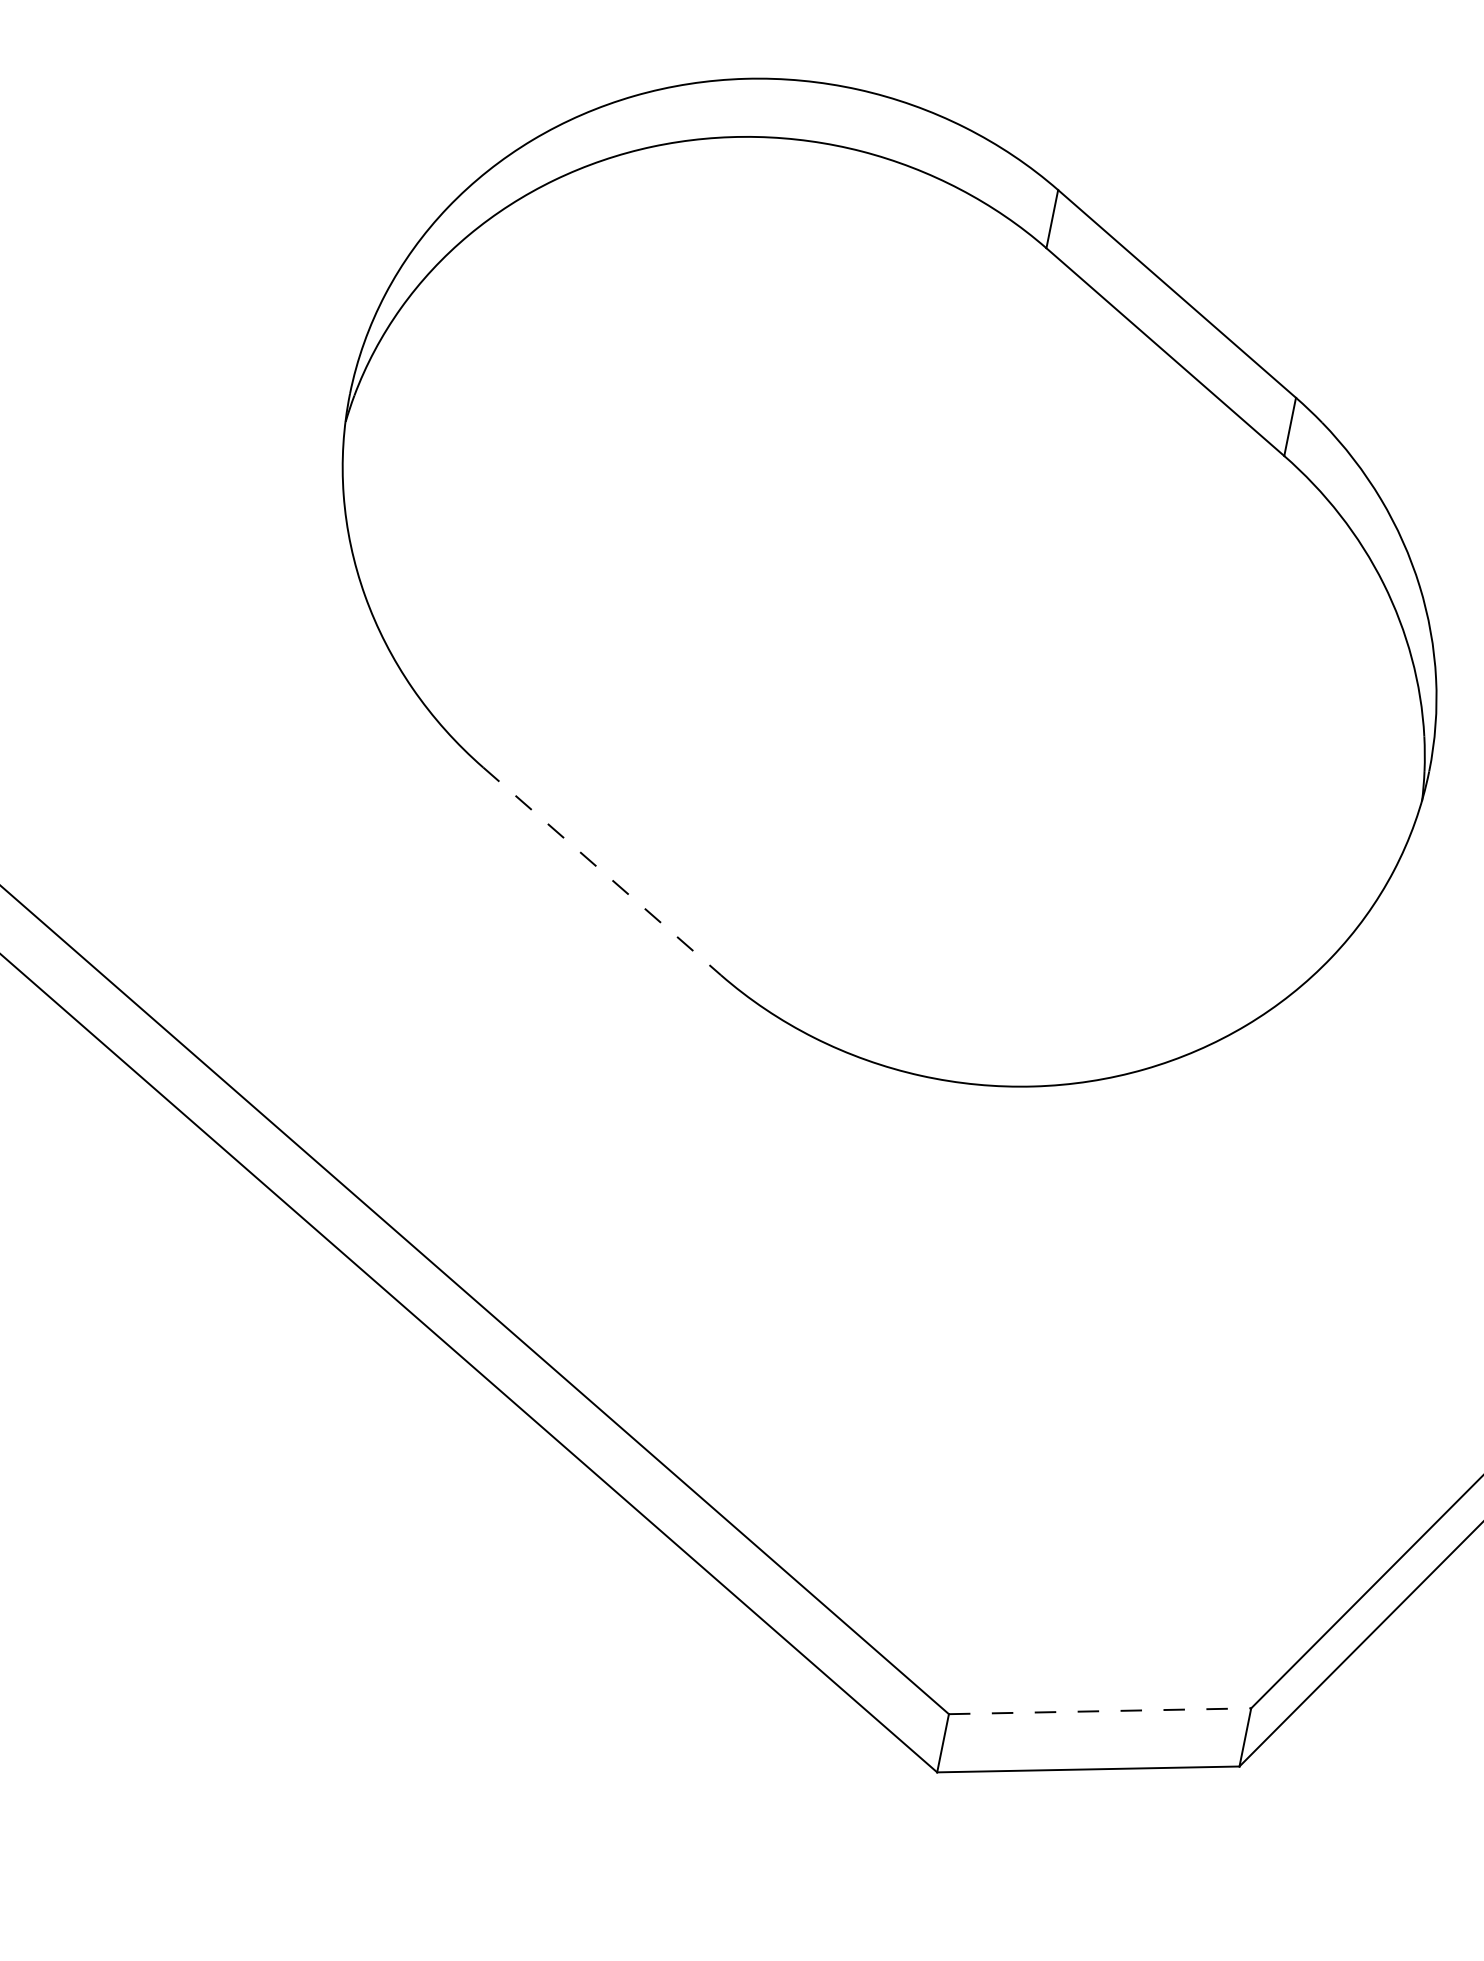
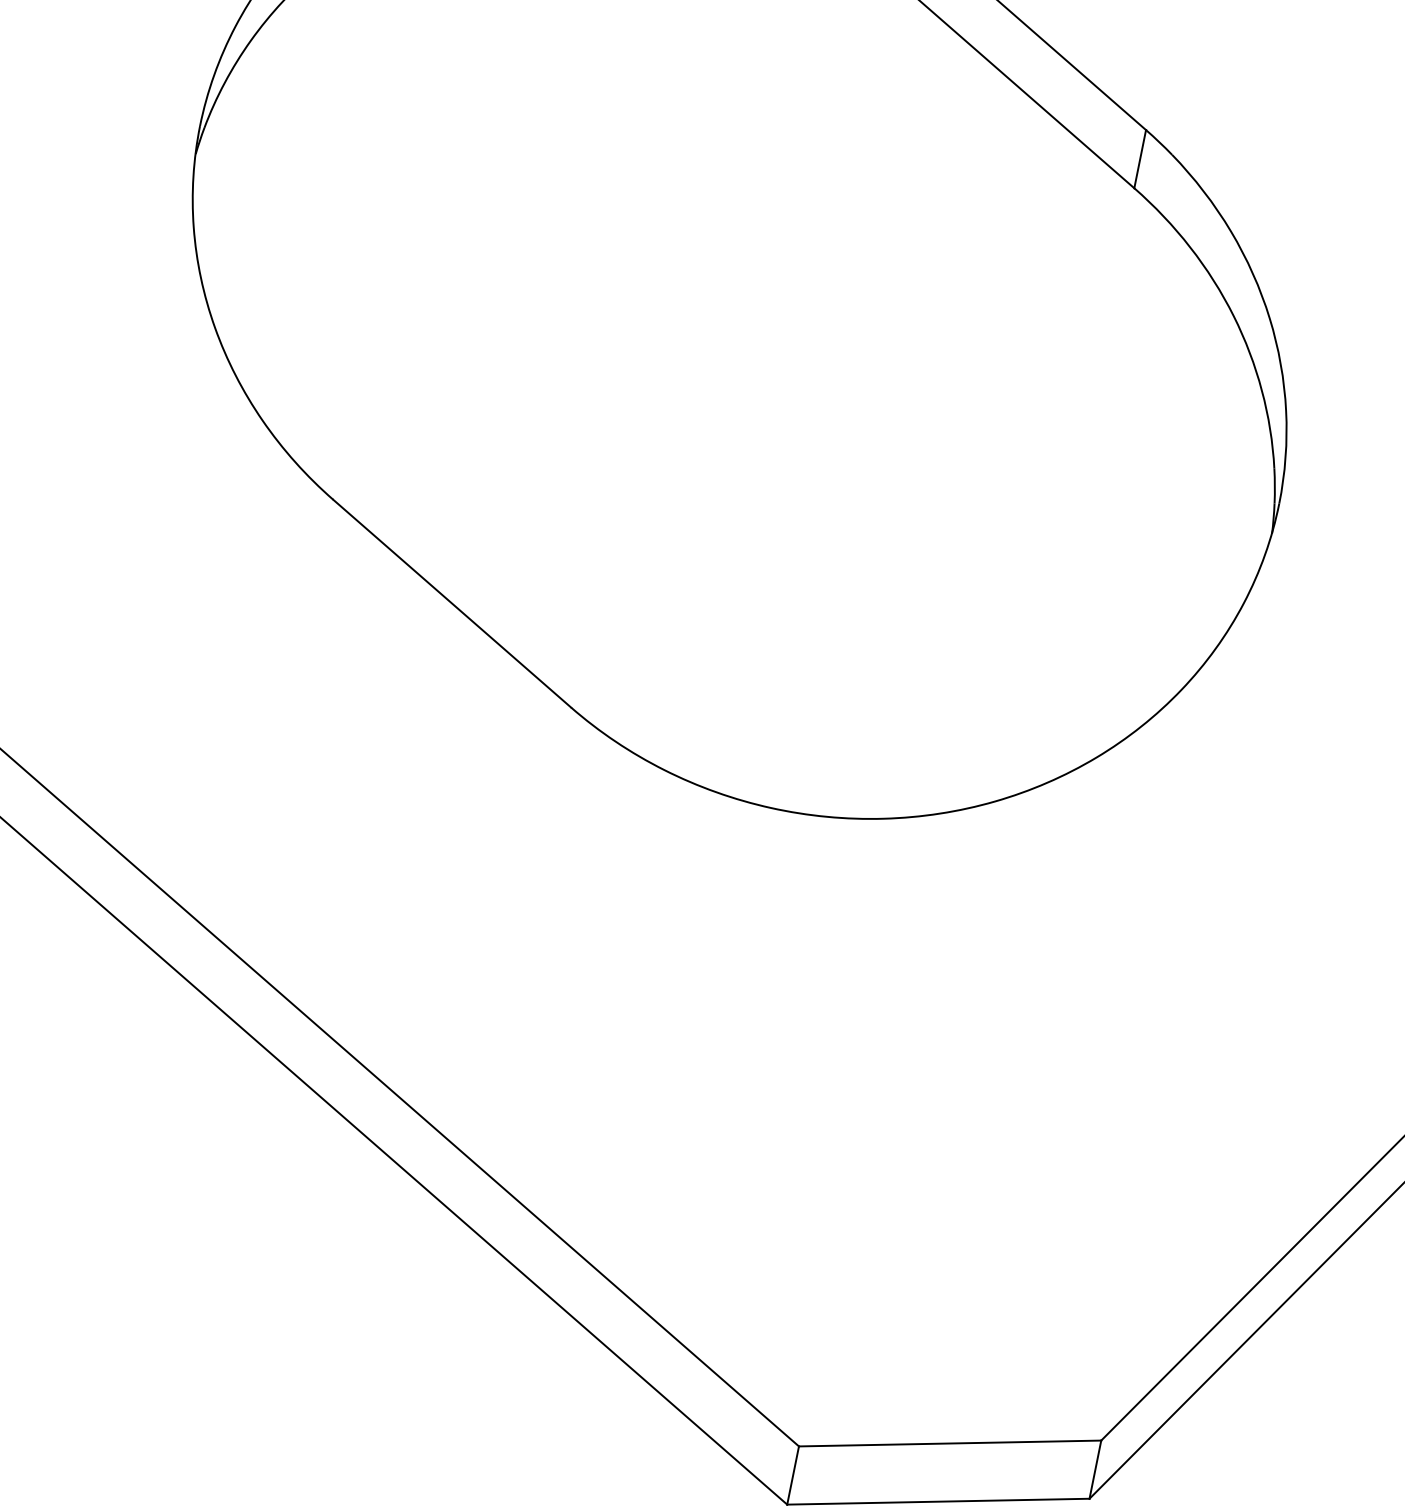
line: (602, 871) -> (452, 603), dashed -> solid
line: (1100, 1711) -> (950, 1443), dashed -> solid

